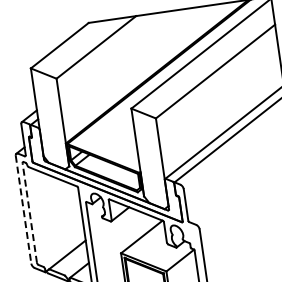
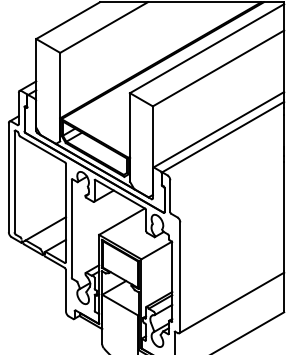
line: (23, 210) -> (8, 178), dashed -> solid
line: (29, 212) -> (14, 181), dashed -> solid

